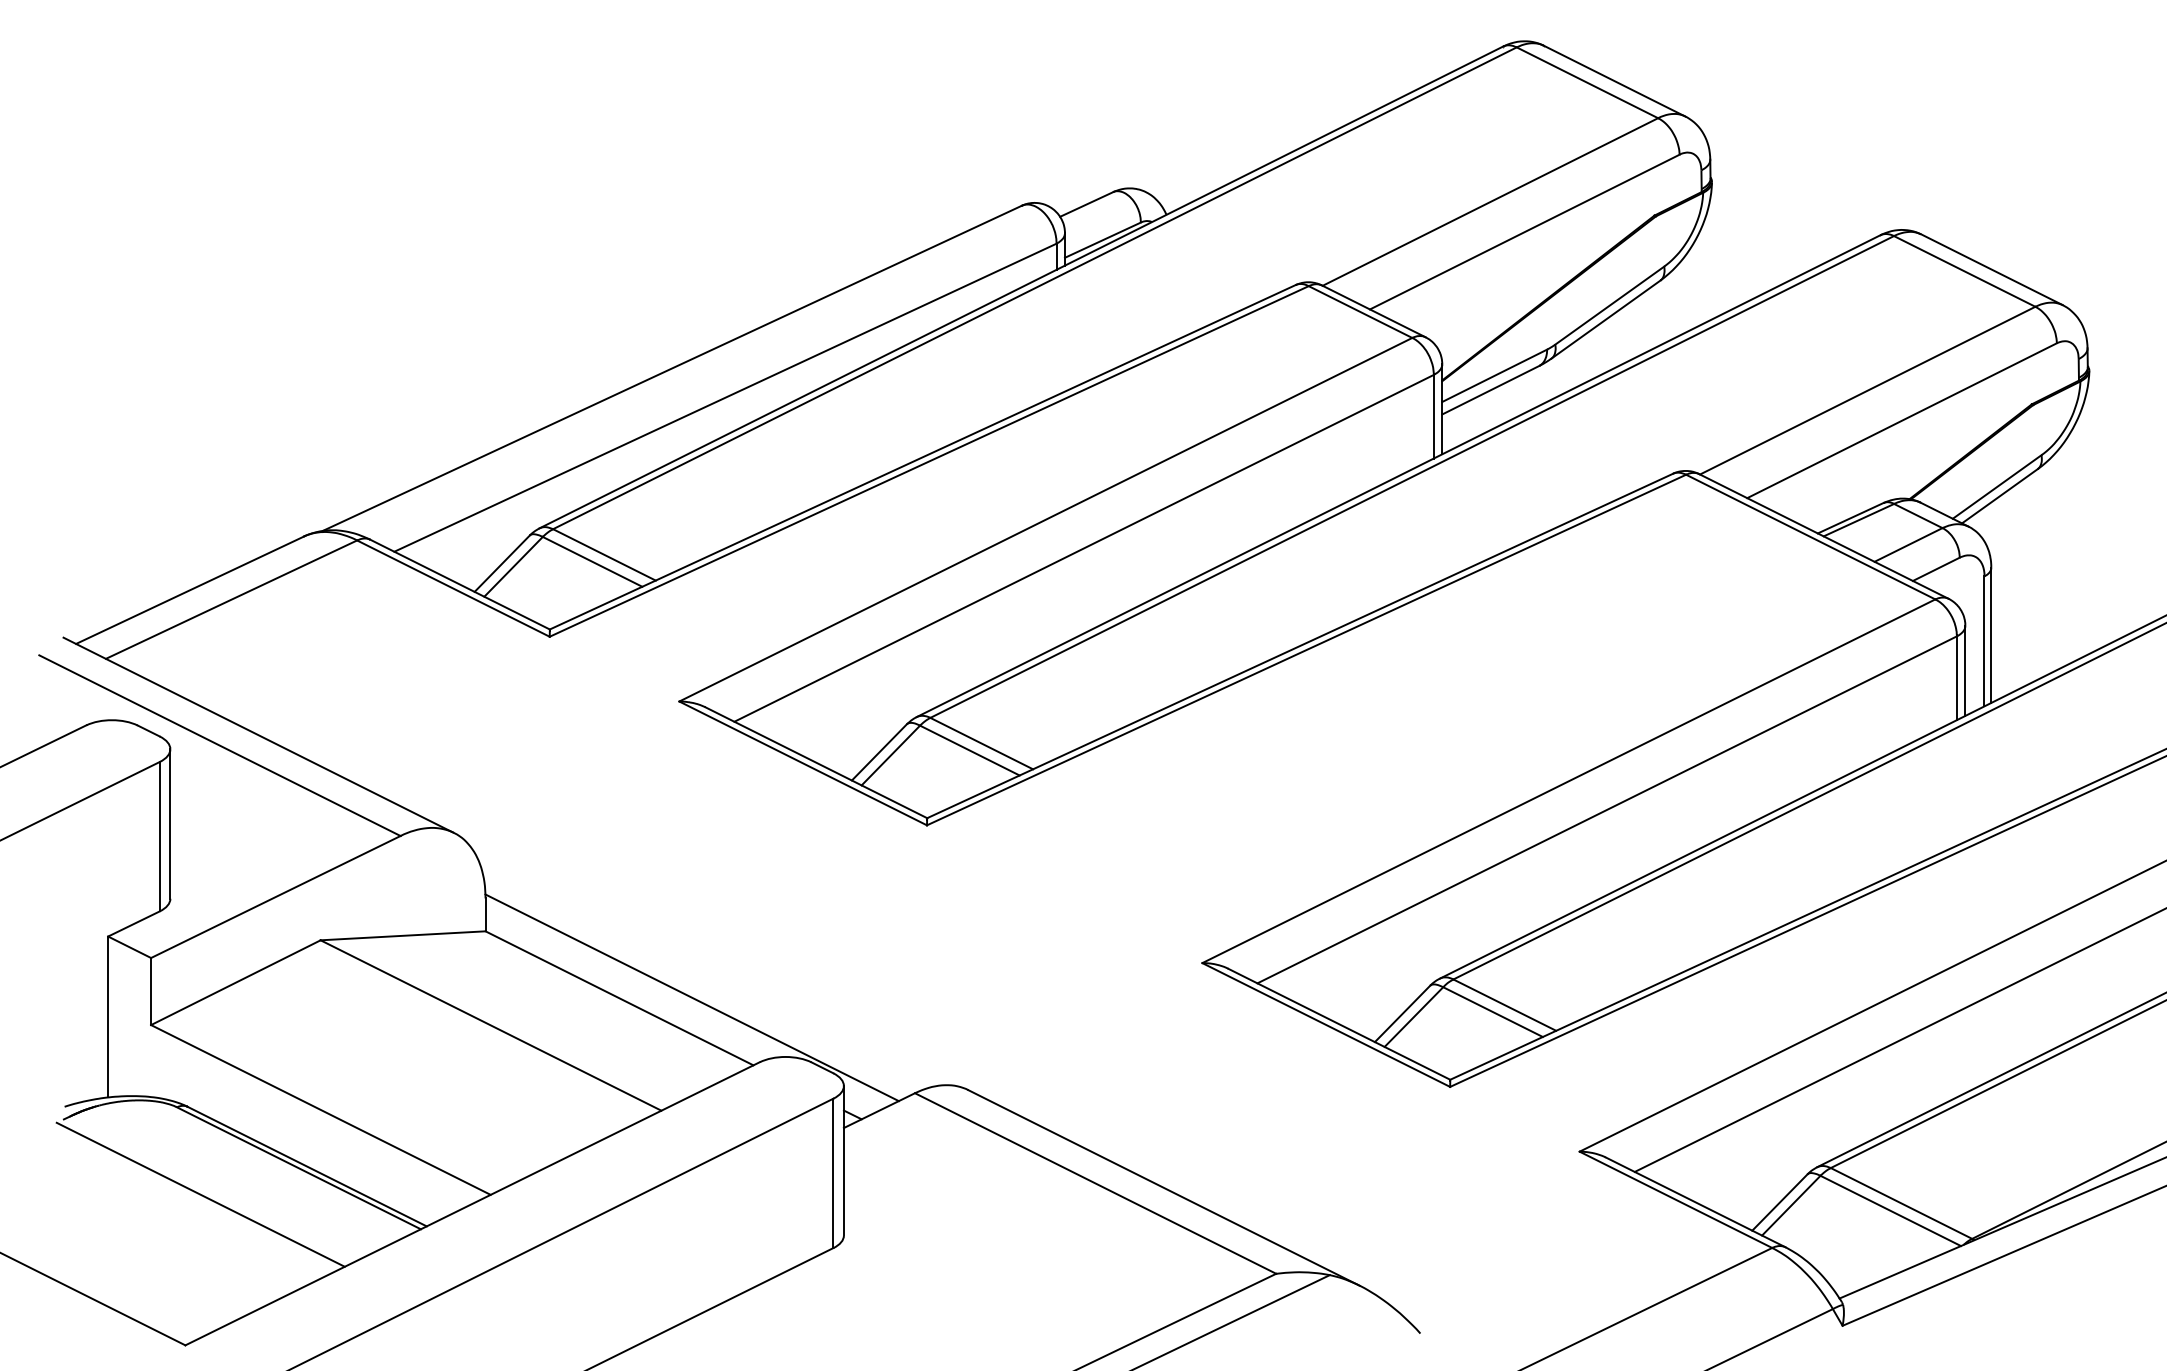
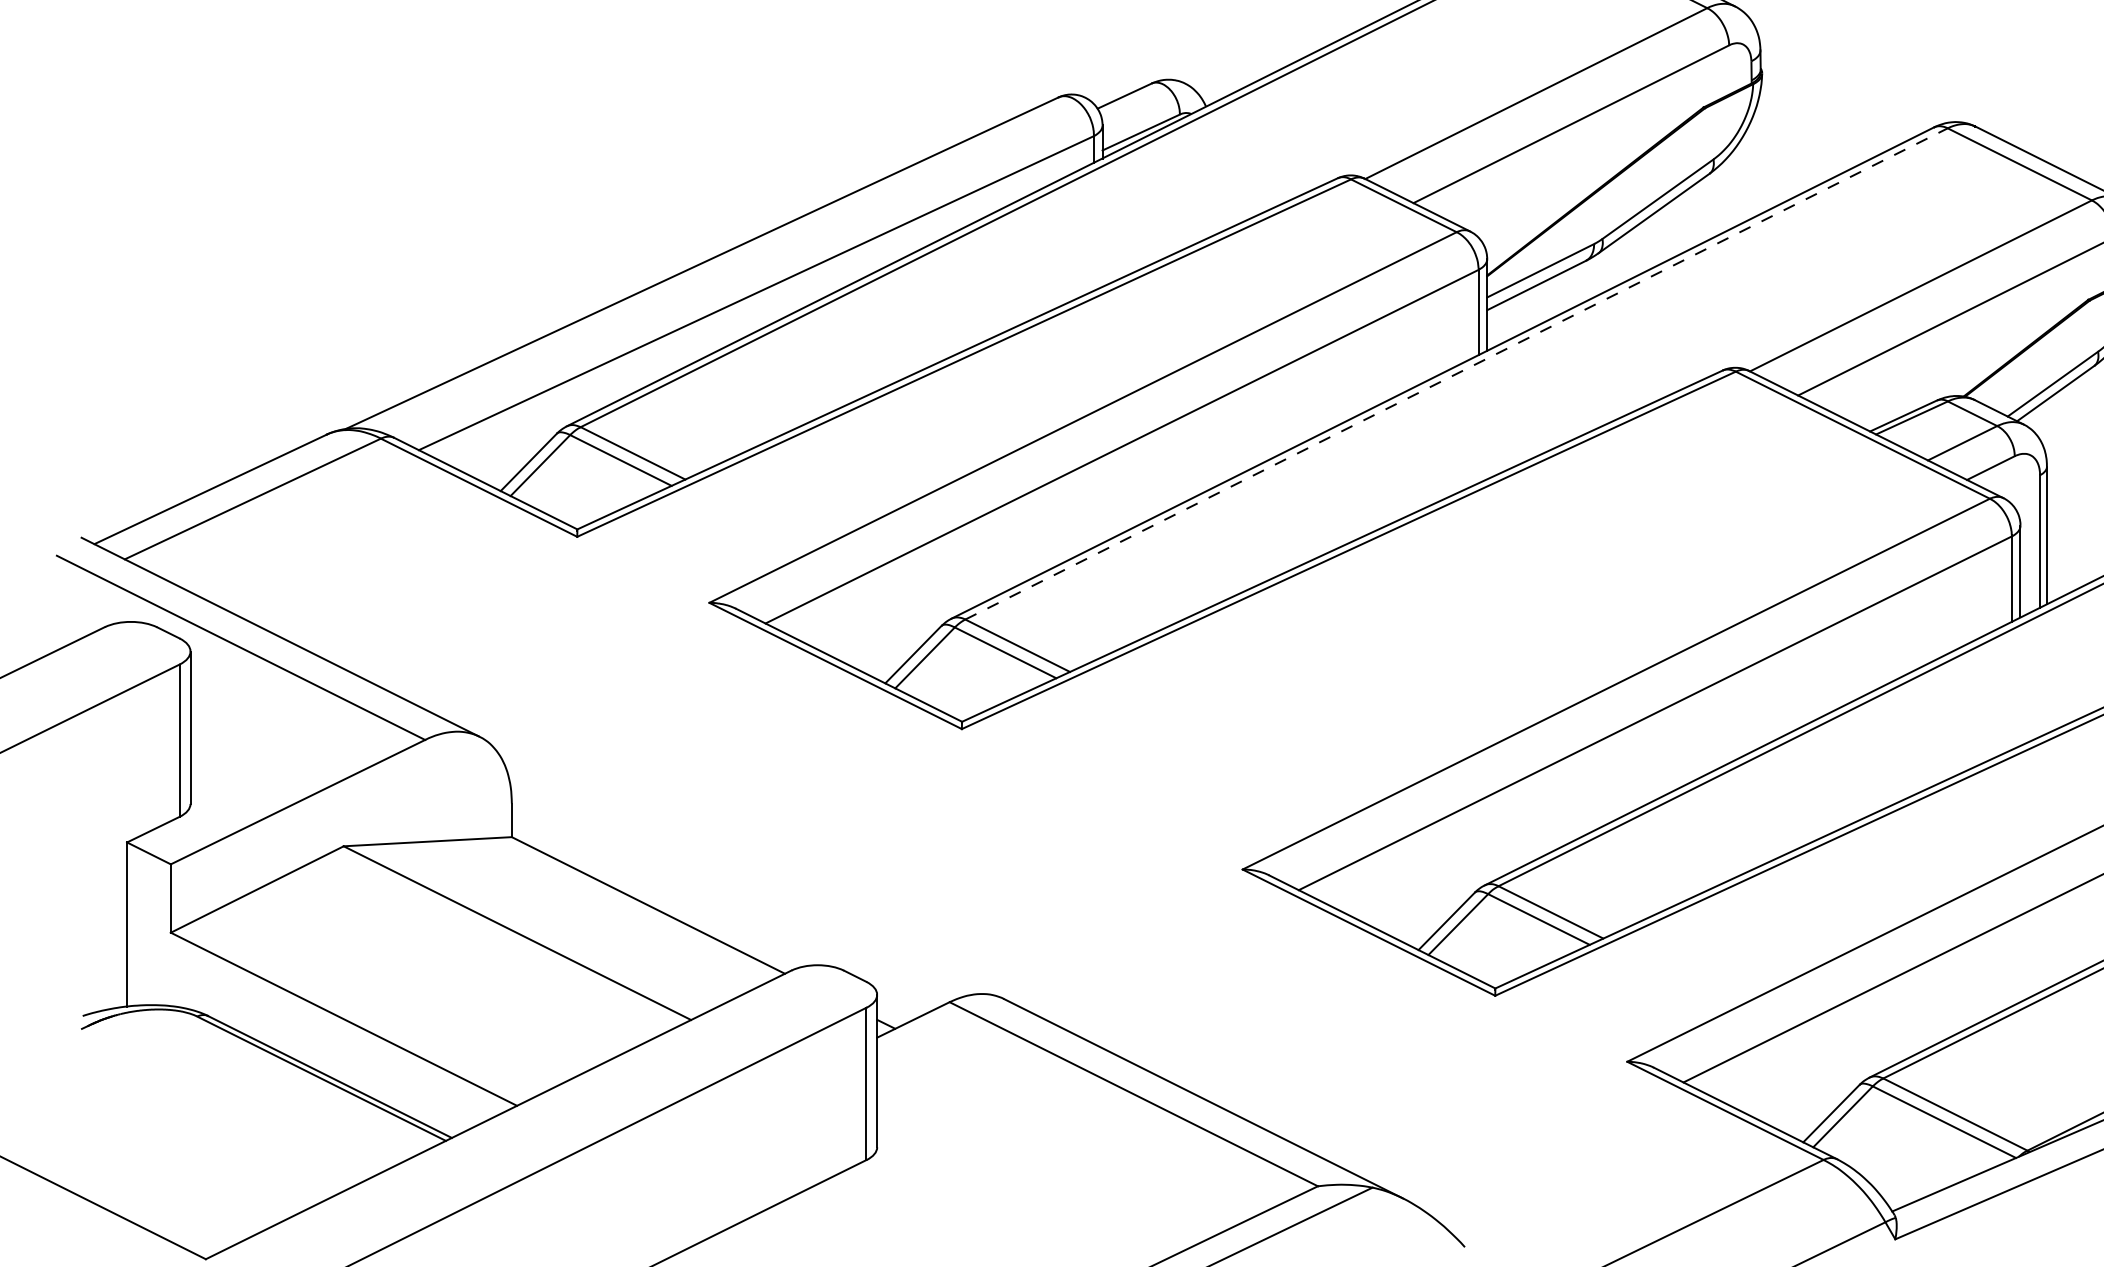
line: (1412, 476) -> (1456, 373), solid -> dashed
line: (691, 997) -> (721, 904), removed
line: (200, 1194) -> (221, 1105), removed

